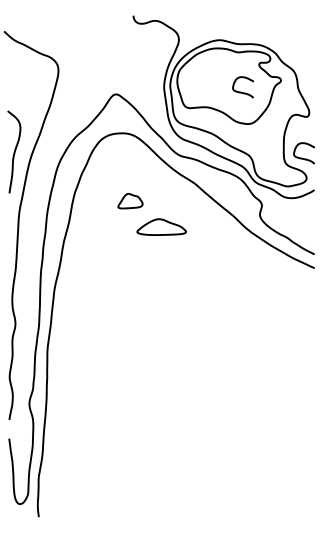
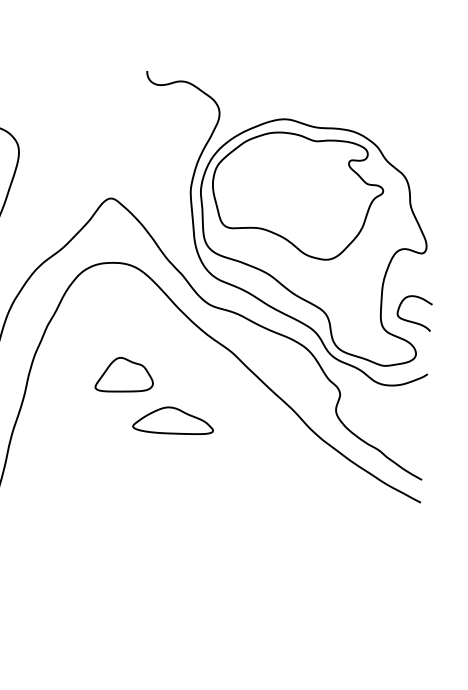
curve: (241, 91) -> (317, 205), removed
part: (130, 200) -> (124, 374), size x1.43

